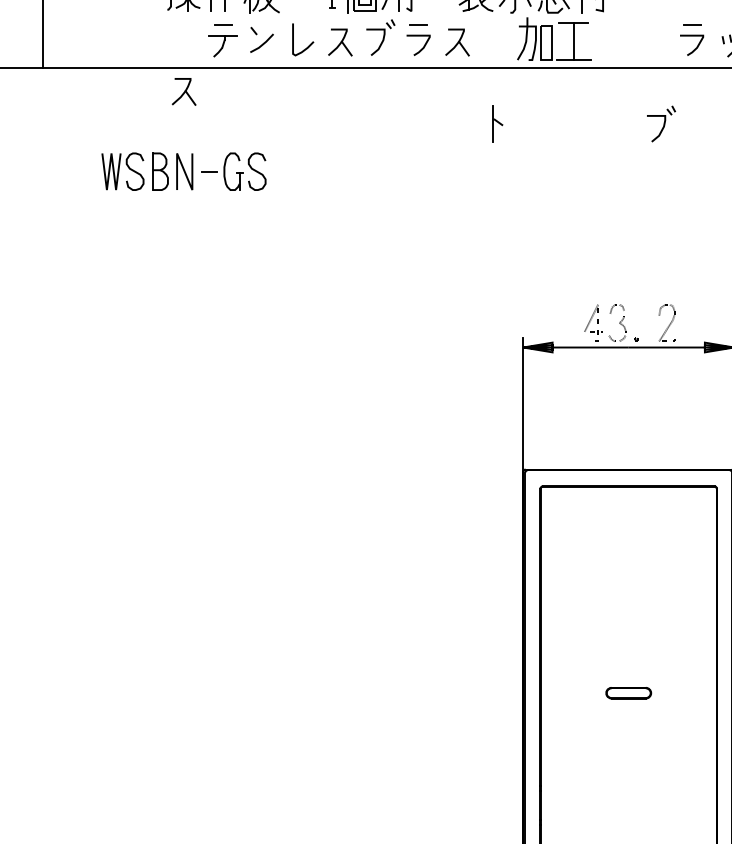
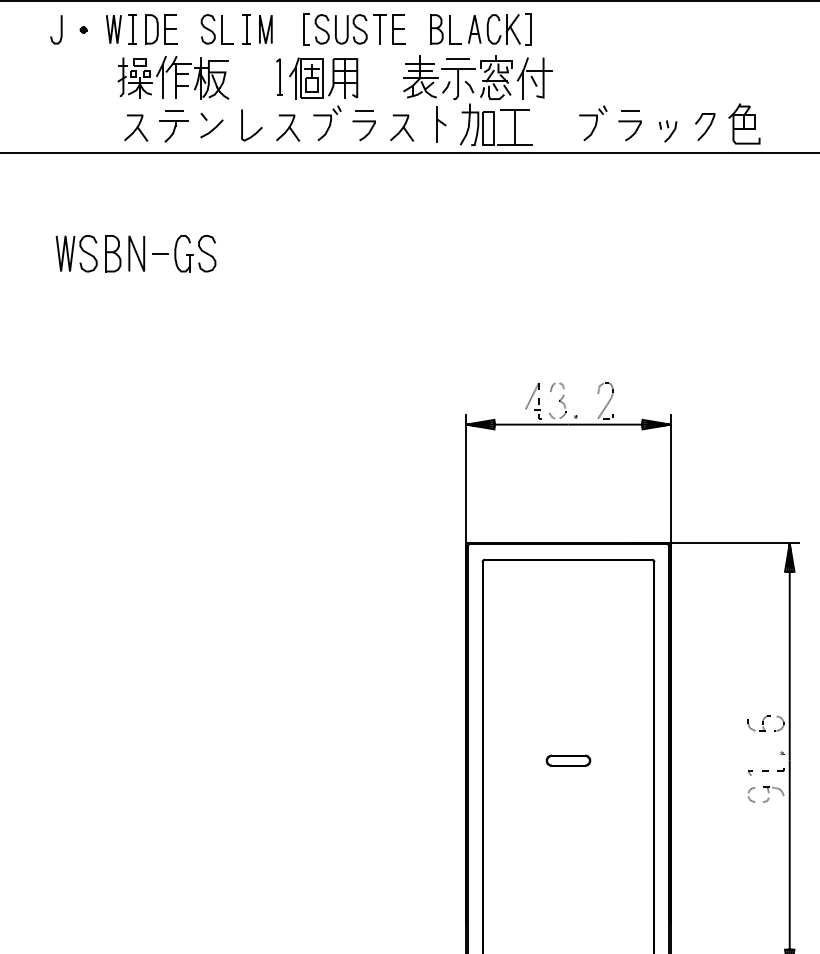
part: (184, 91) -> (136, 127), moved
part: (498, 124) -> (441, 124), moved
part: (661, 124) -> (593, 123), moved

